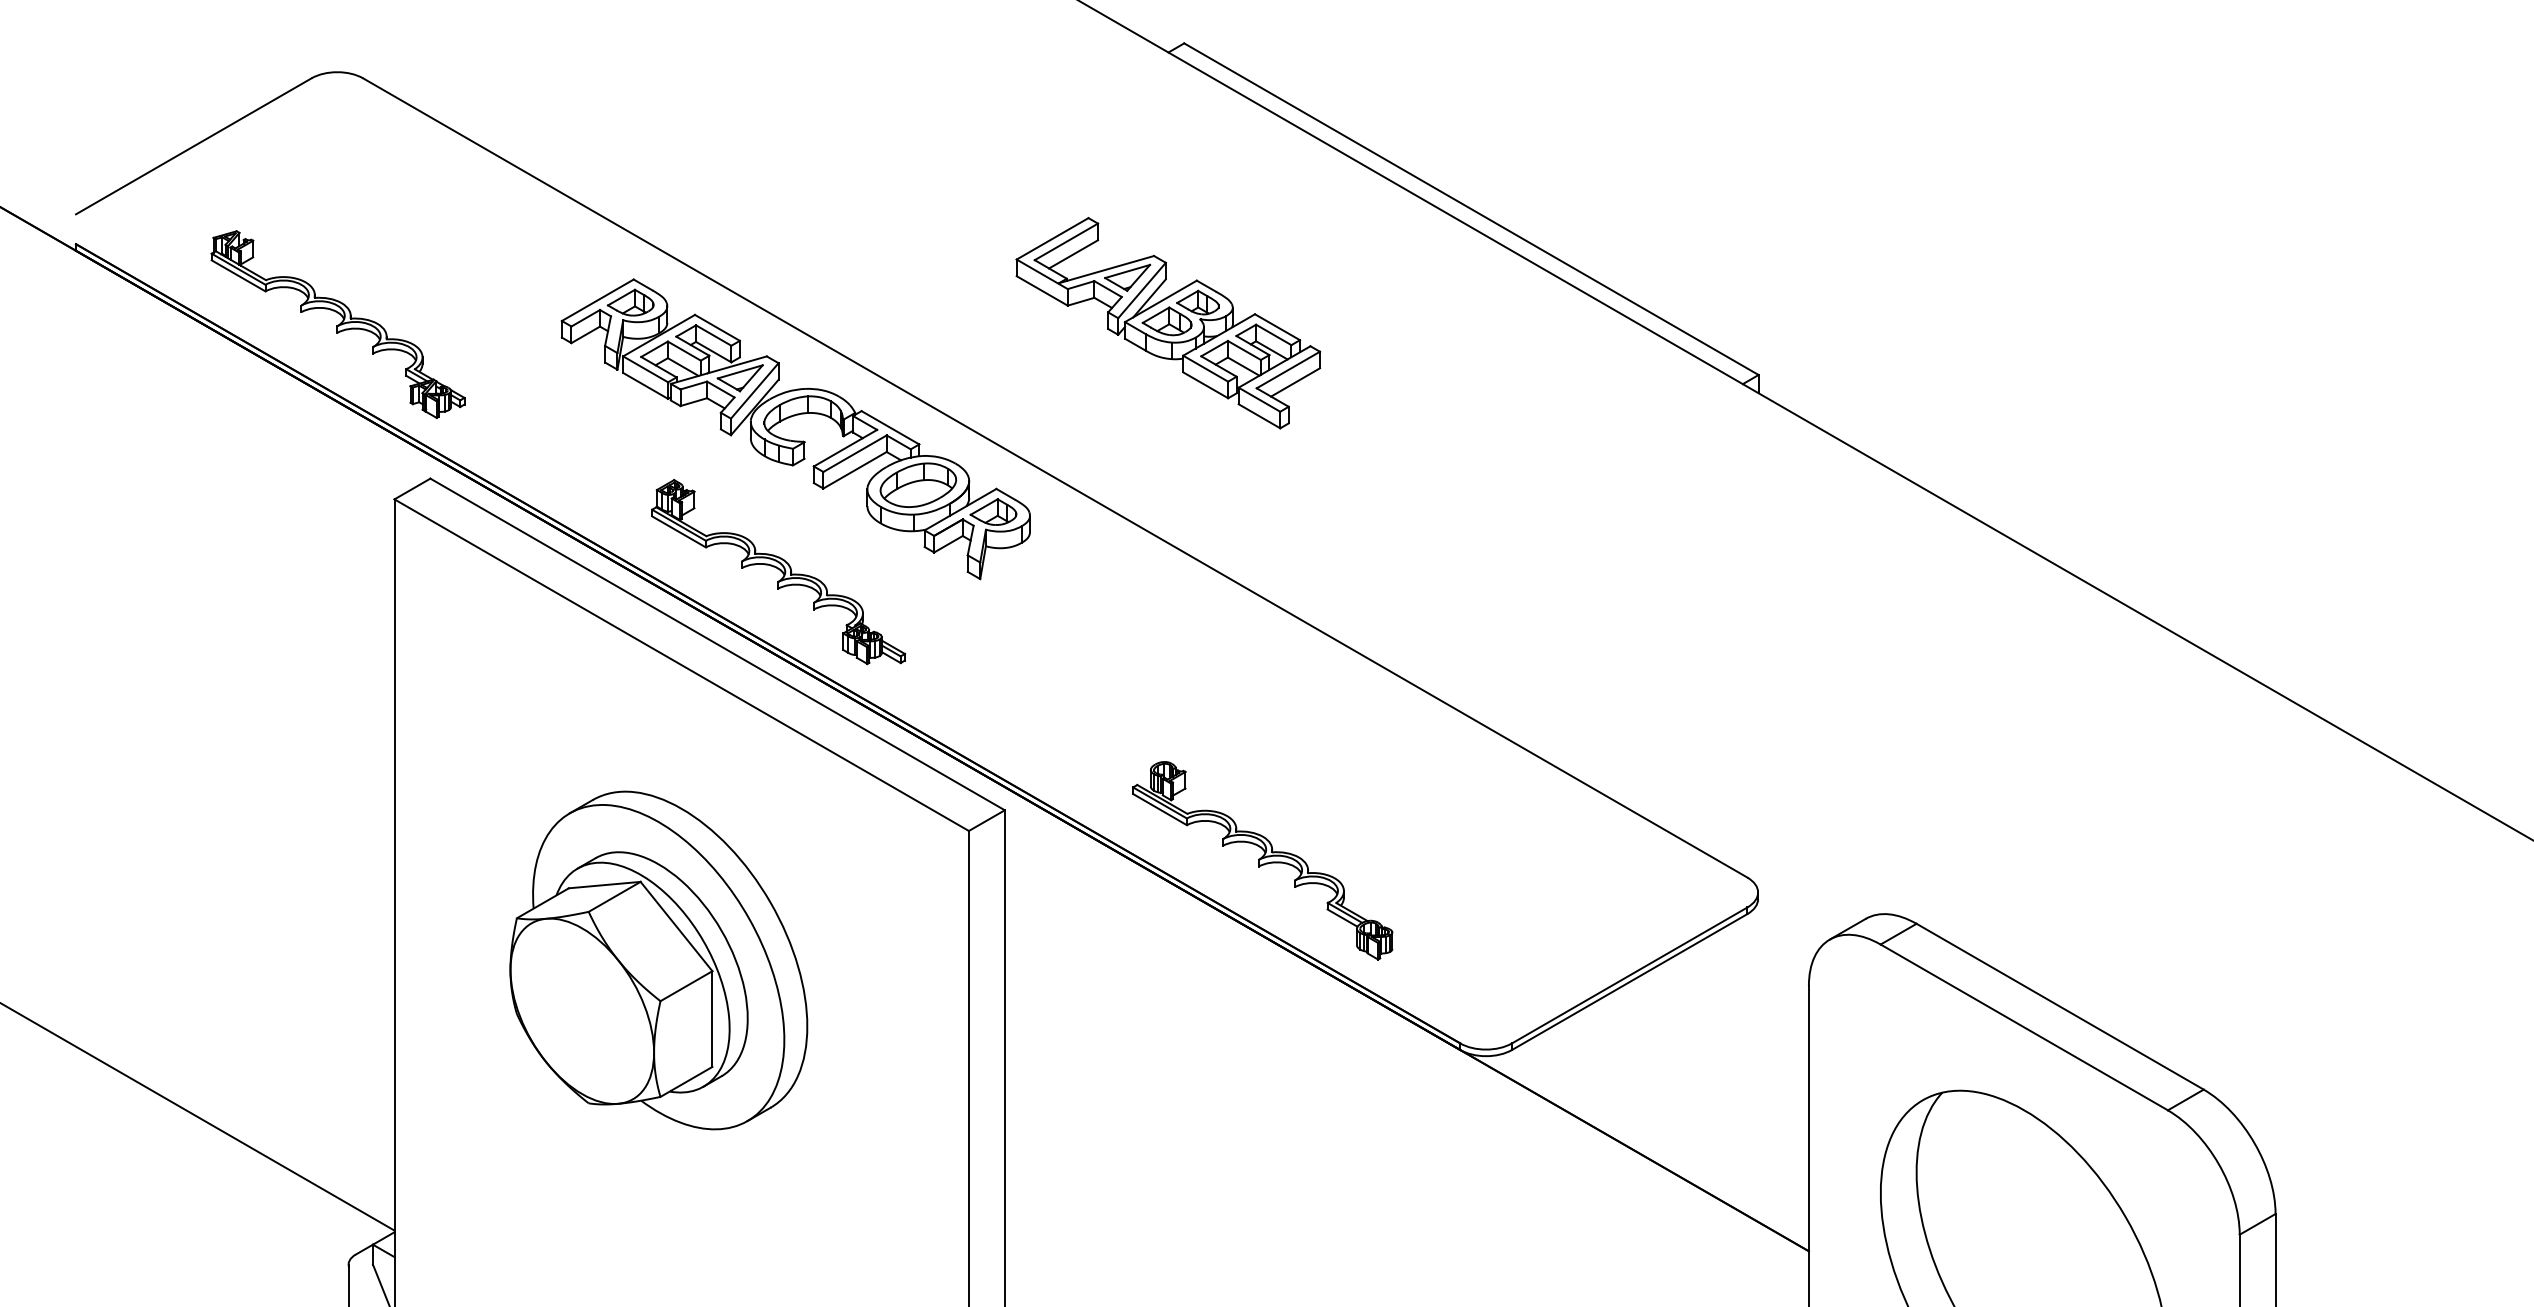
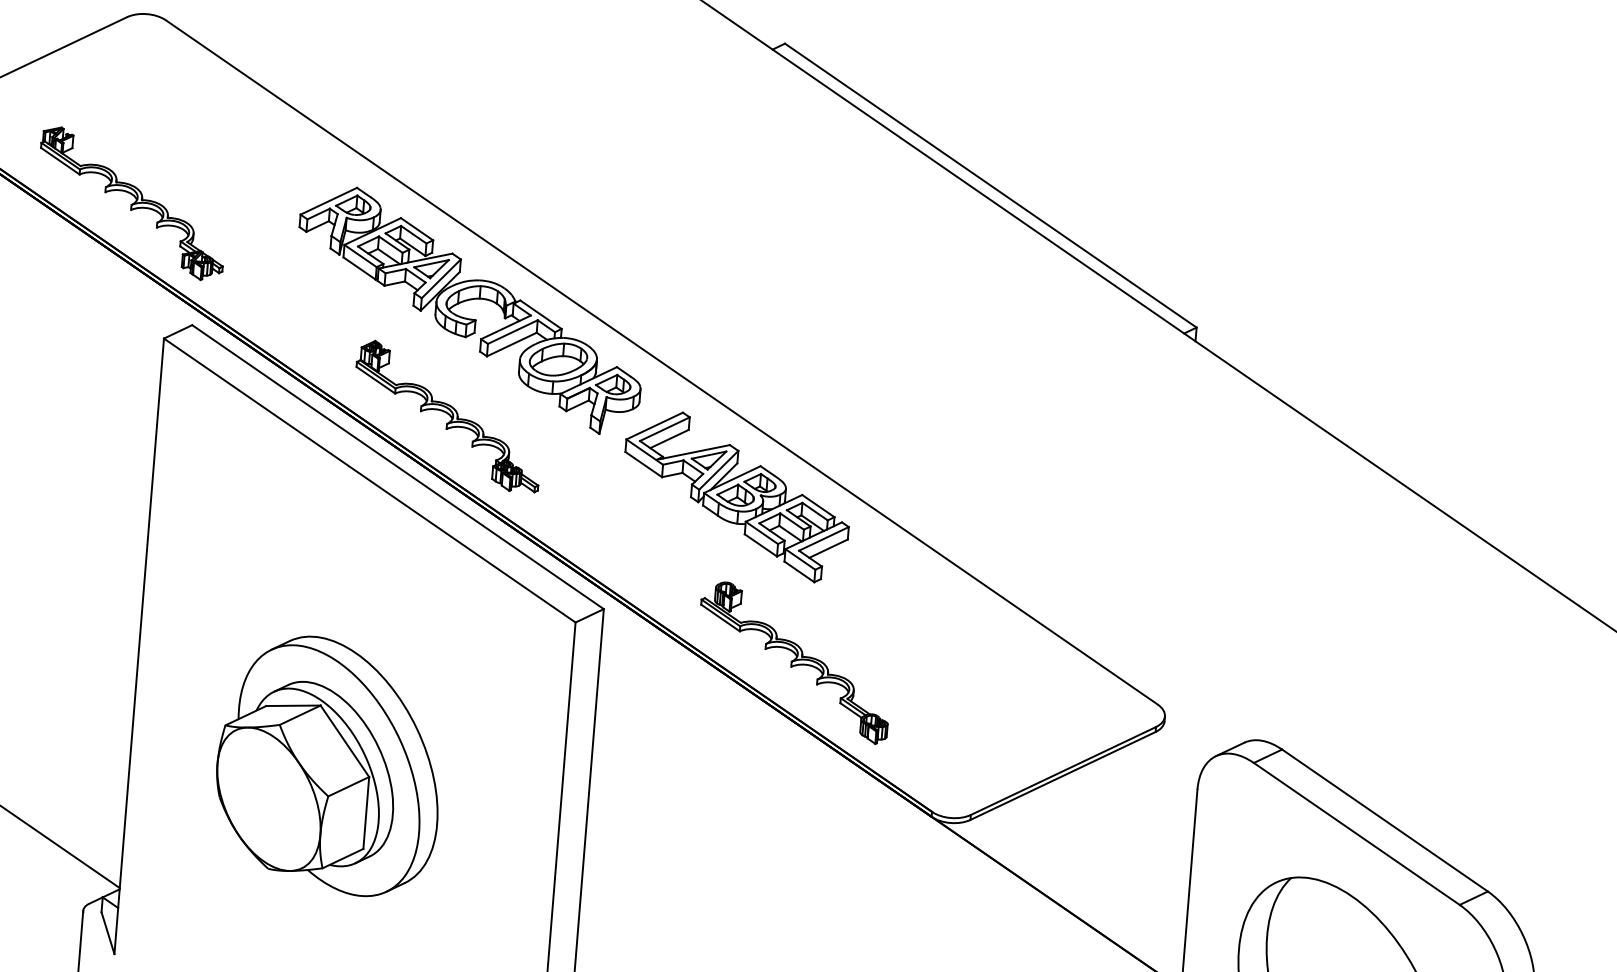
part: (1168, 323) -> (736, 496), moved
part: (658, 960) -> (329, 765), moved

